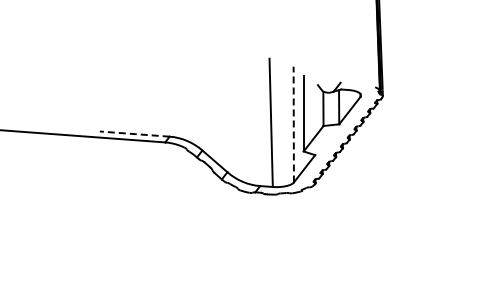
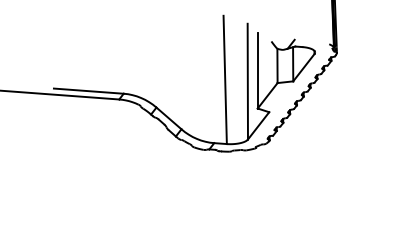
line: (293, 124) -> (247, 81), dashed -> solid
line: (134, 134) -> (88, 91), dashed -> solid

